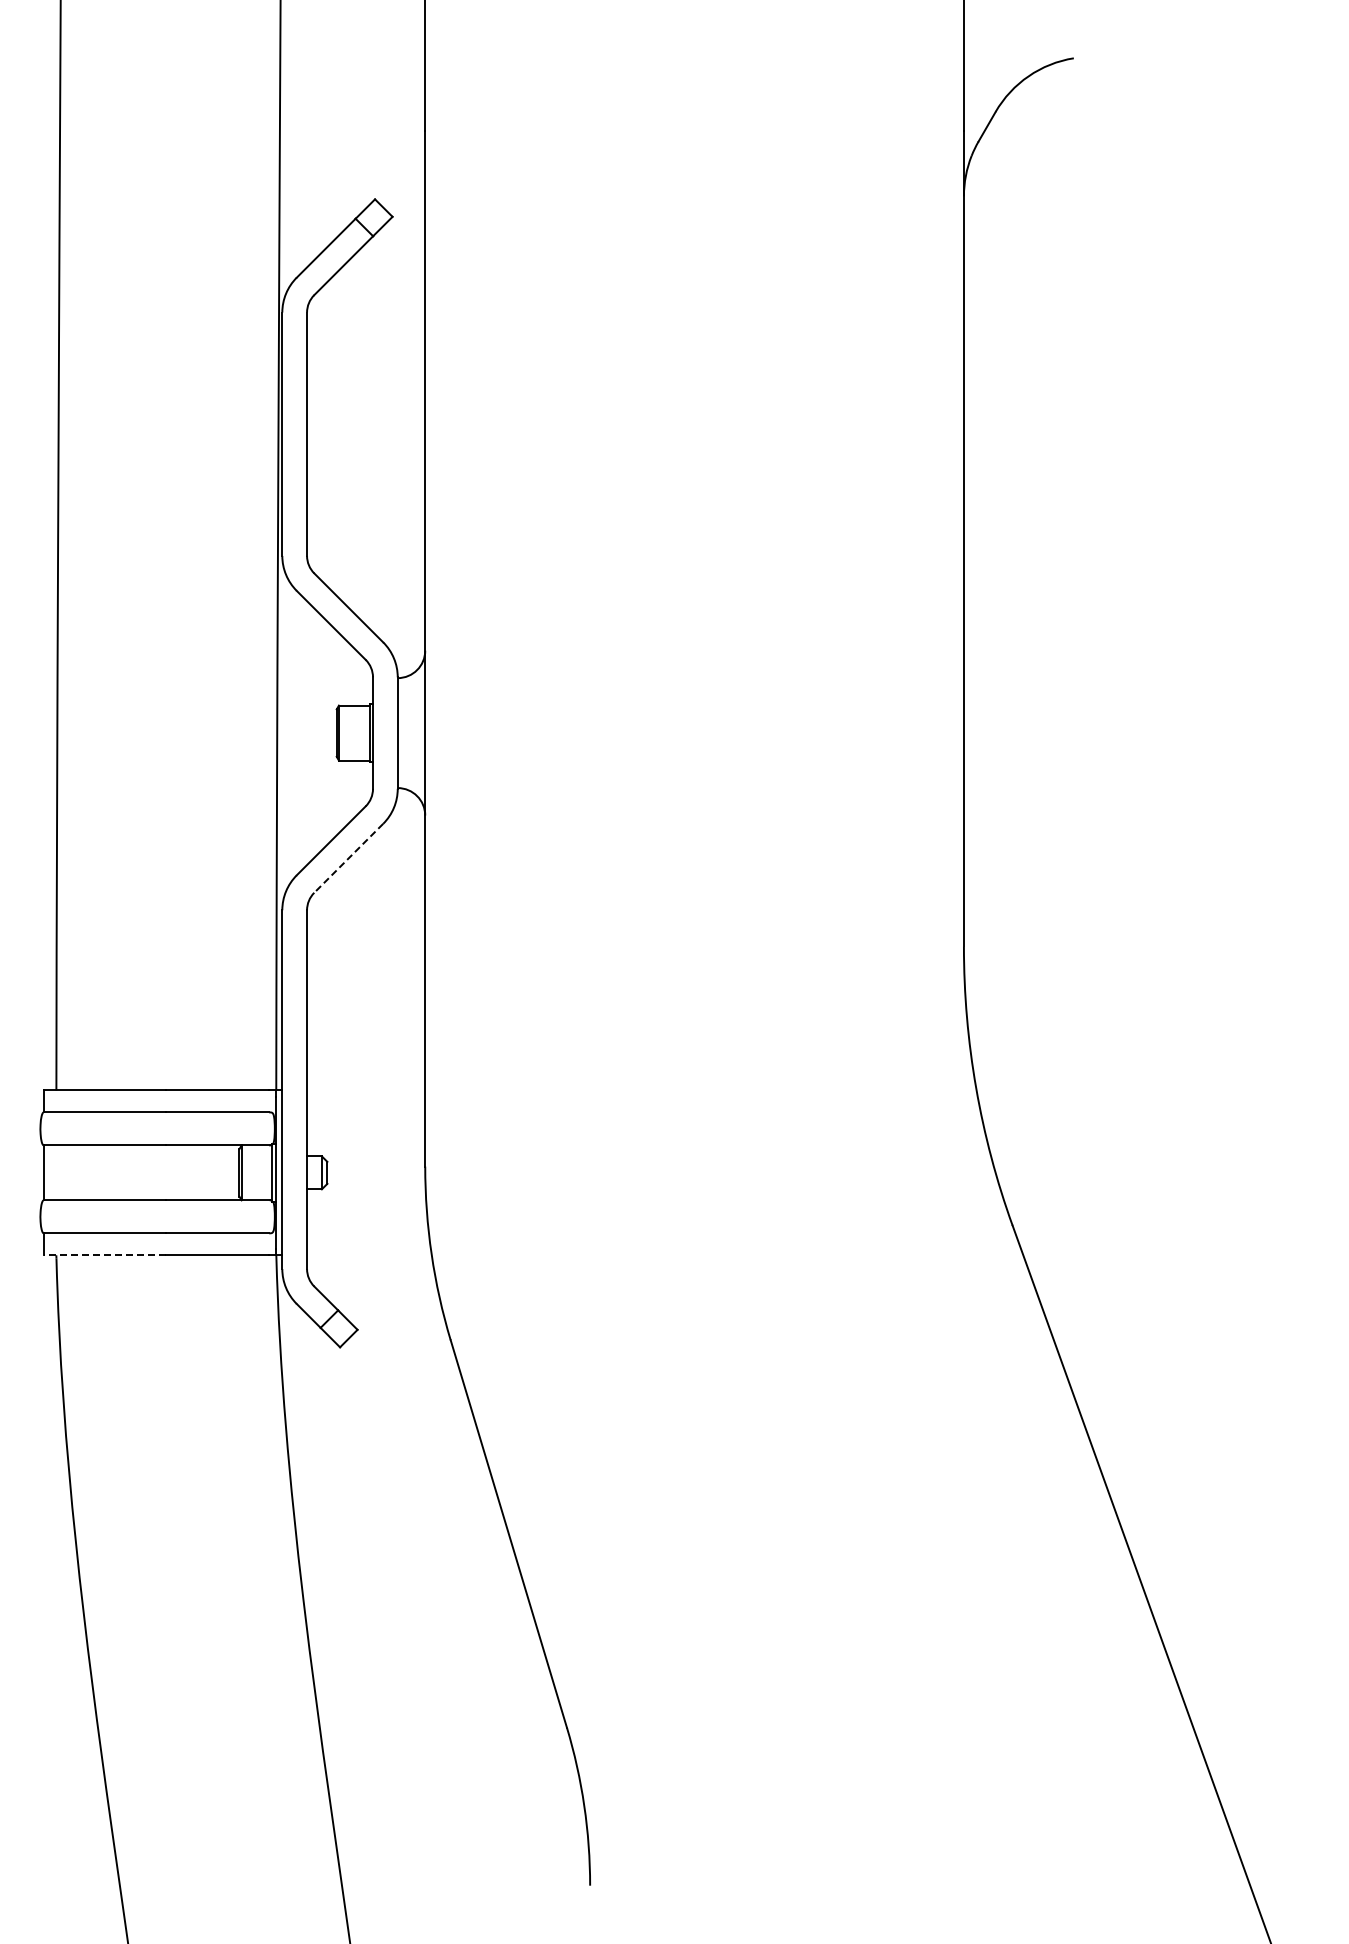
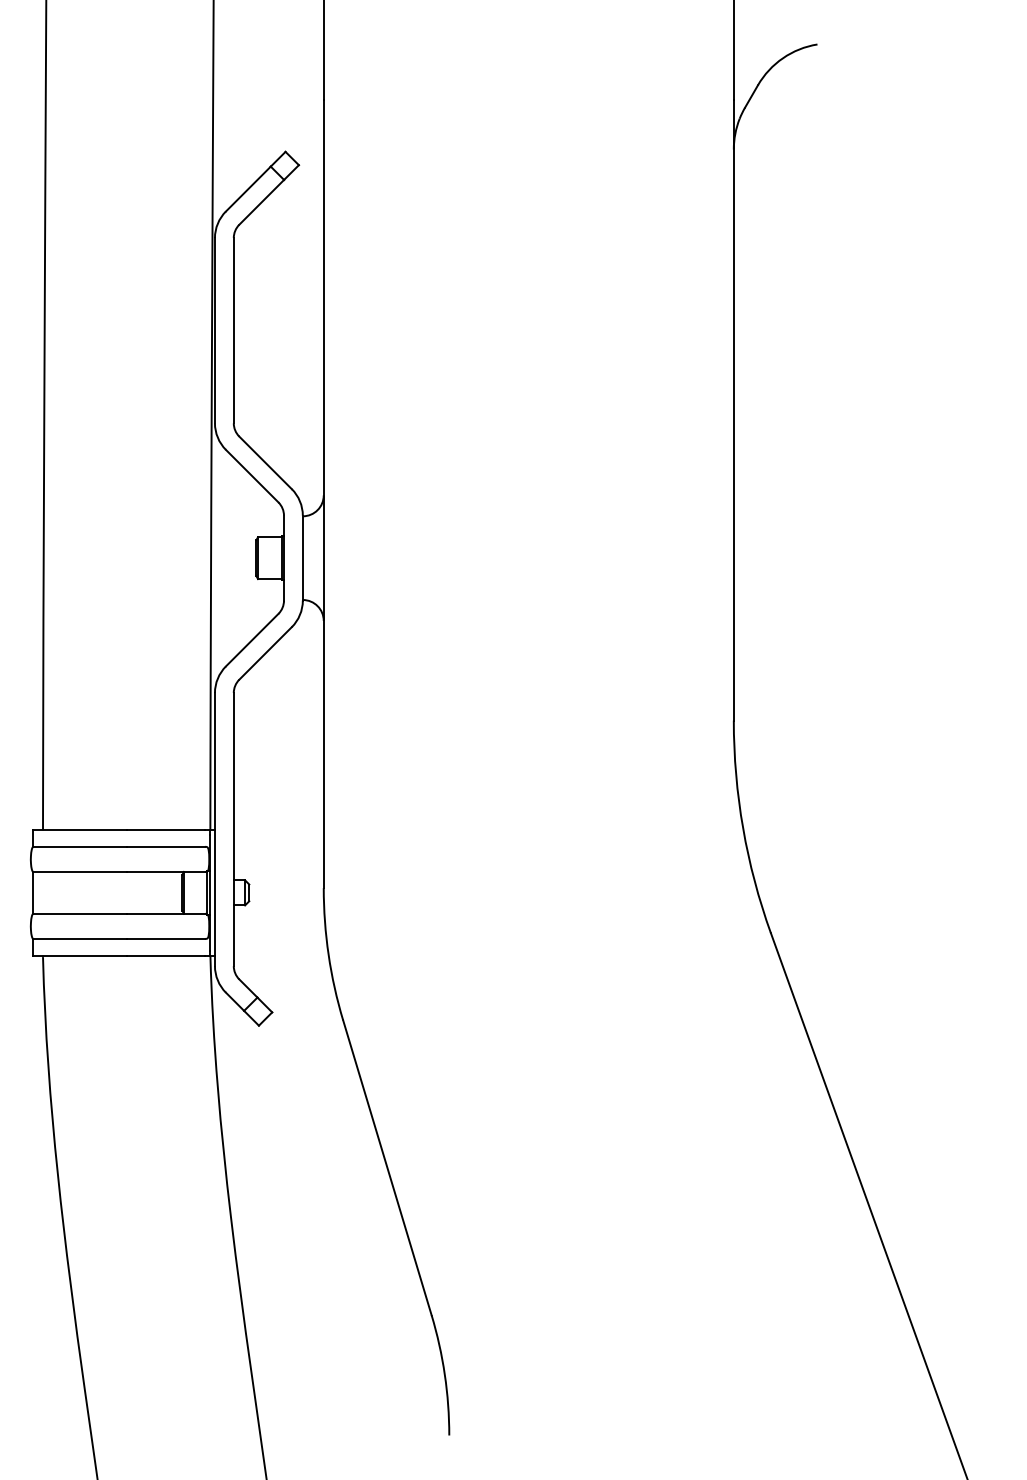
line: (348, 858) -> (265, 653), dashed -> solid
line: (104, 1255) -> (79, 955), dashed -> solid

